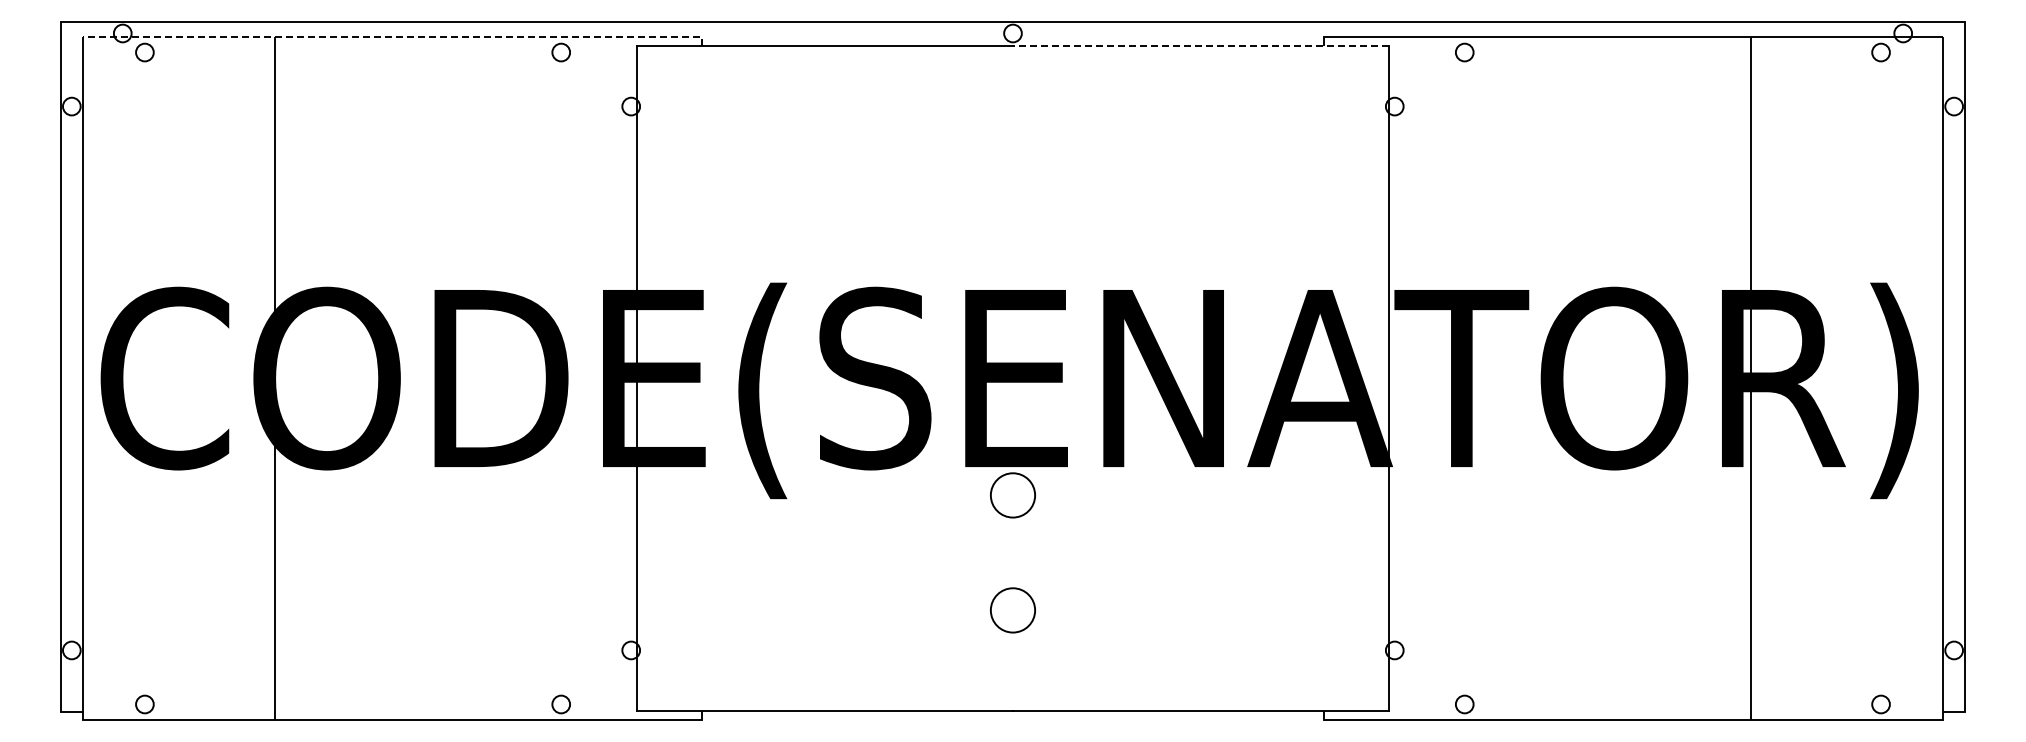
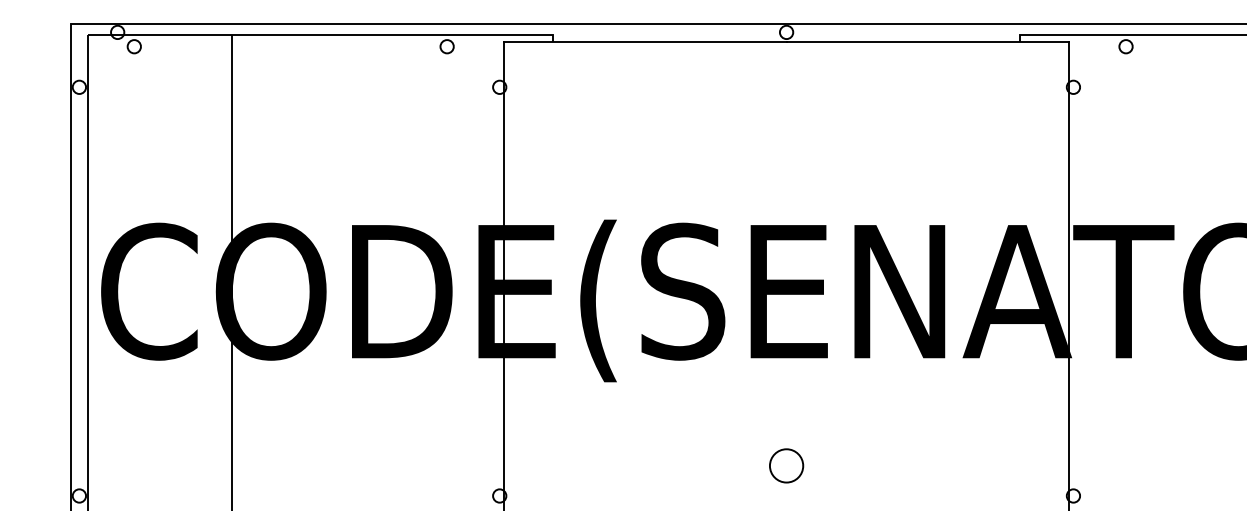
line: (397, 37) -> (324, 35), dashed -> solid
line: (1200, 46) -> (927, 42), dashed -> solid
circle: (1012, 495) -> (786, 379), removed

